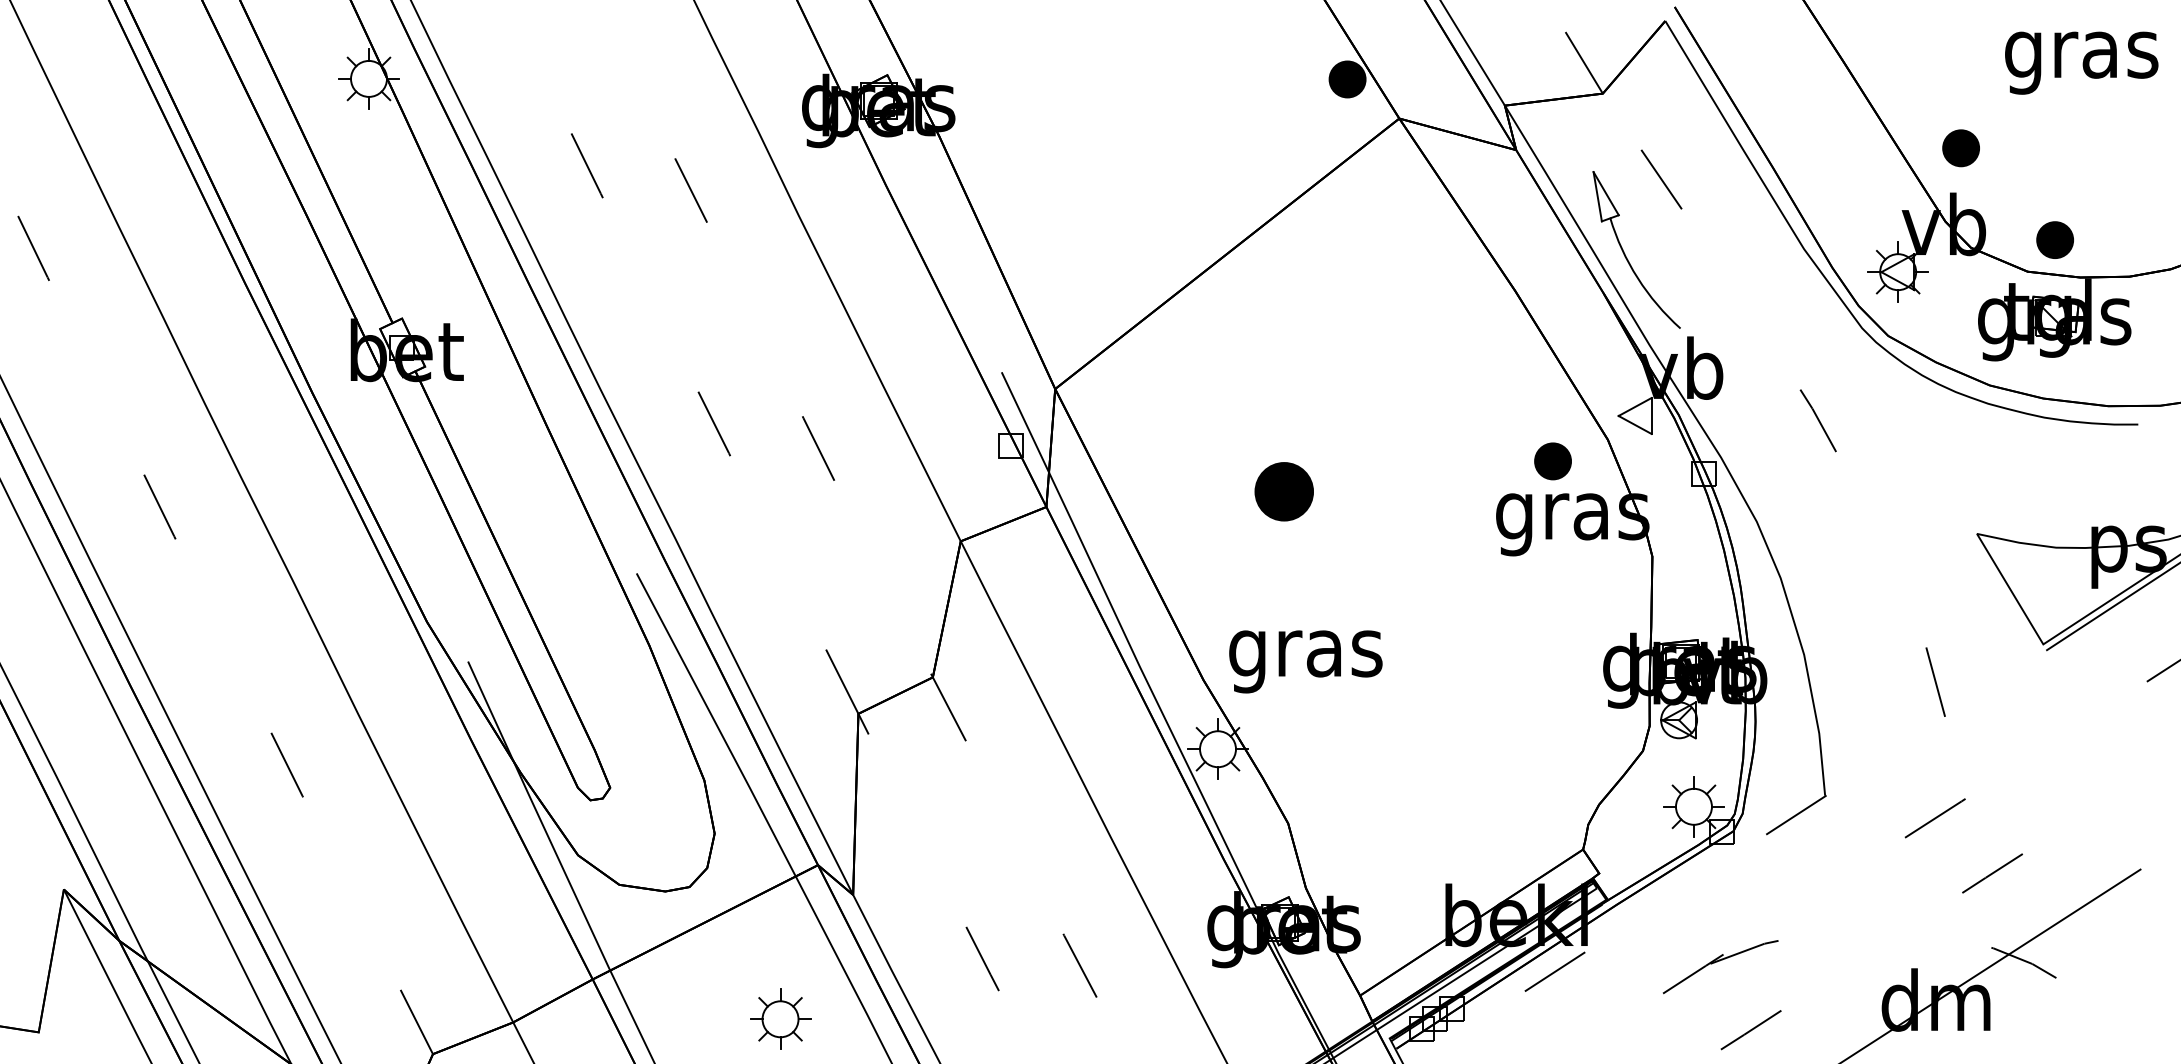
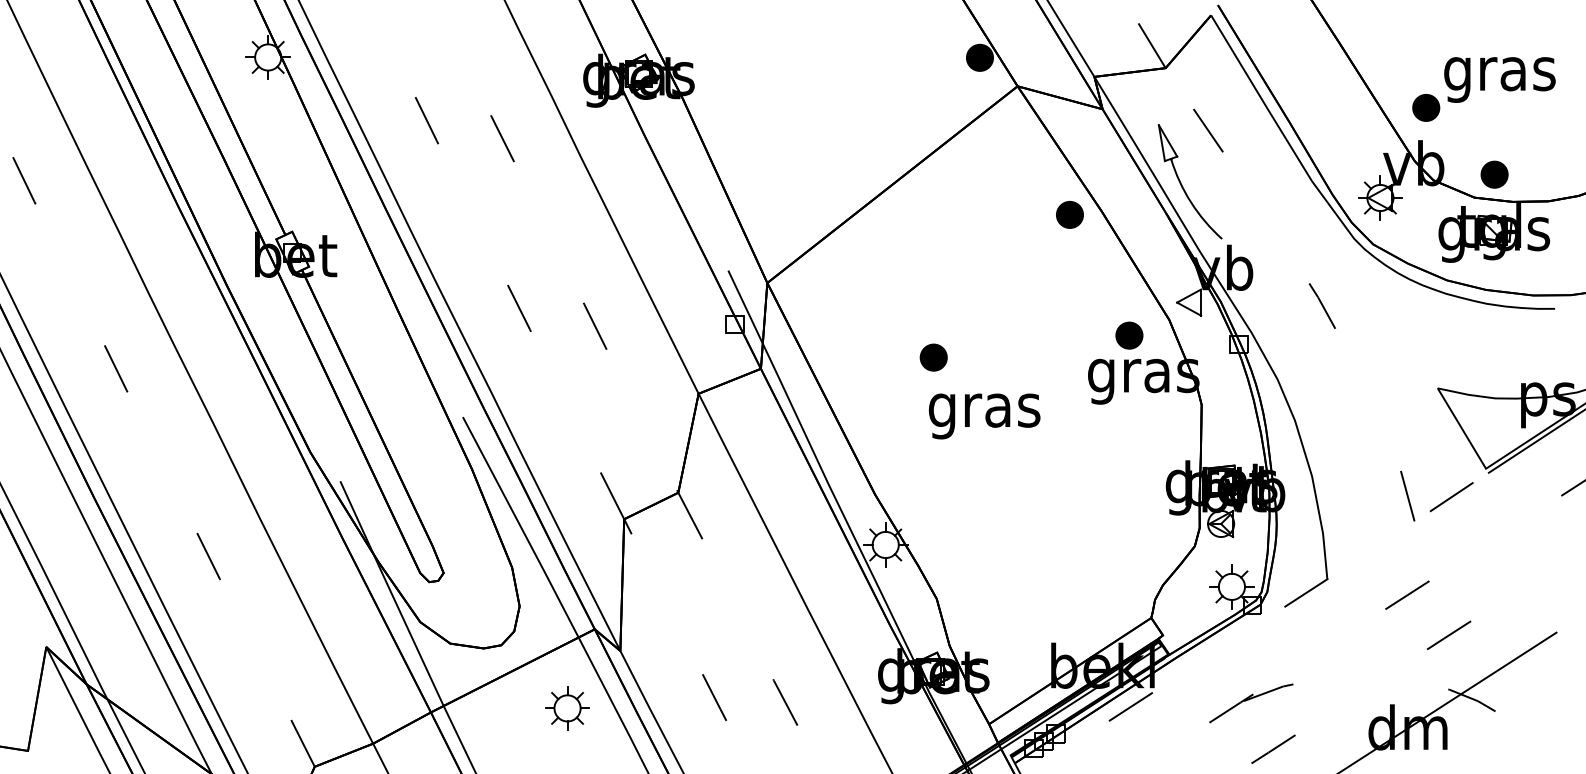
text: (2081, 62) -> (1499, 79), moved
part: (1470, 294) -> (1069, 214), added
part: (1283, 491) -> (933, 357), size x0.62
text: (1305, 661) -> (984, 416), moved
line: (1995, 683) -> (1451, 497), added
part: (780, 1019) -> (567, 708), moved

